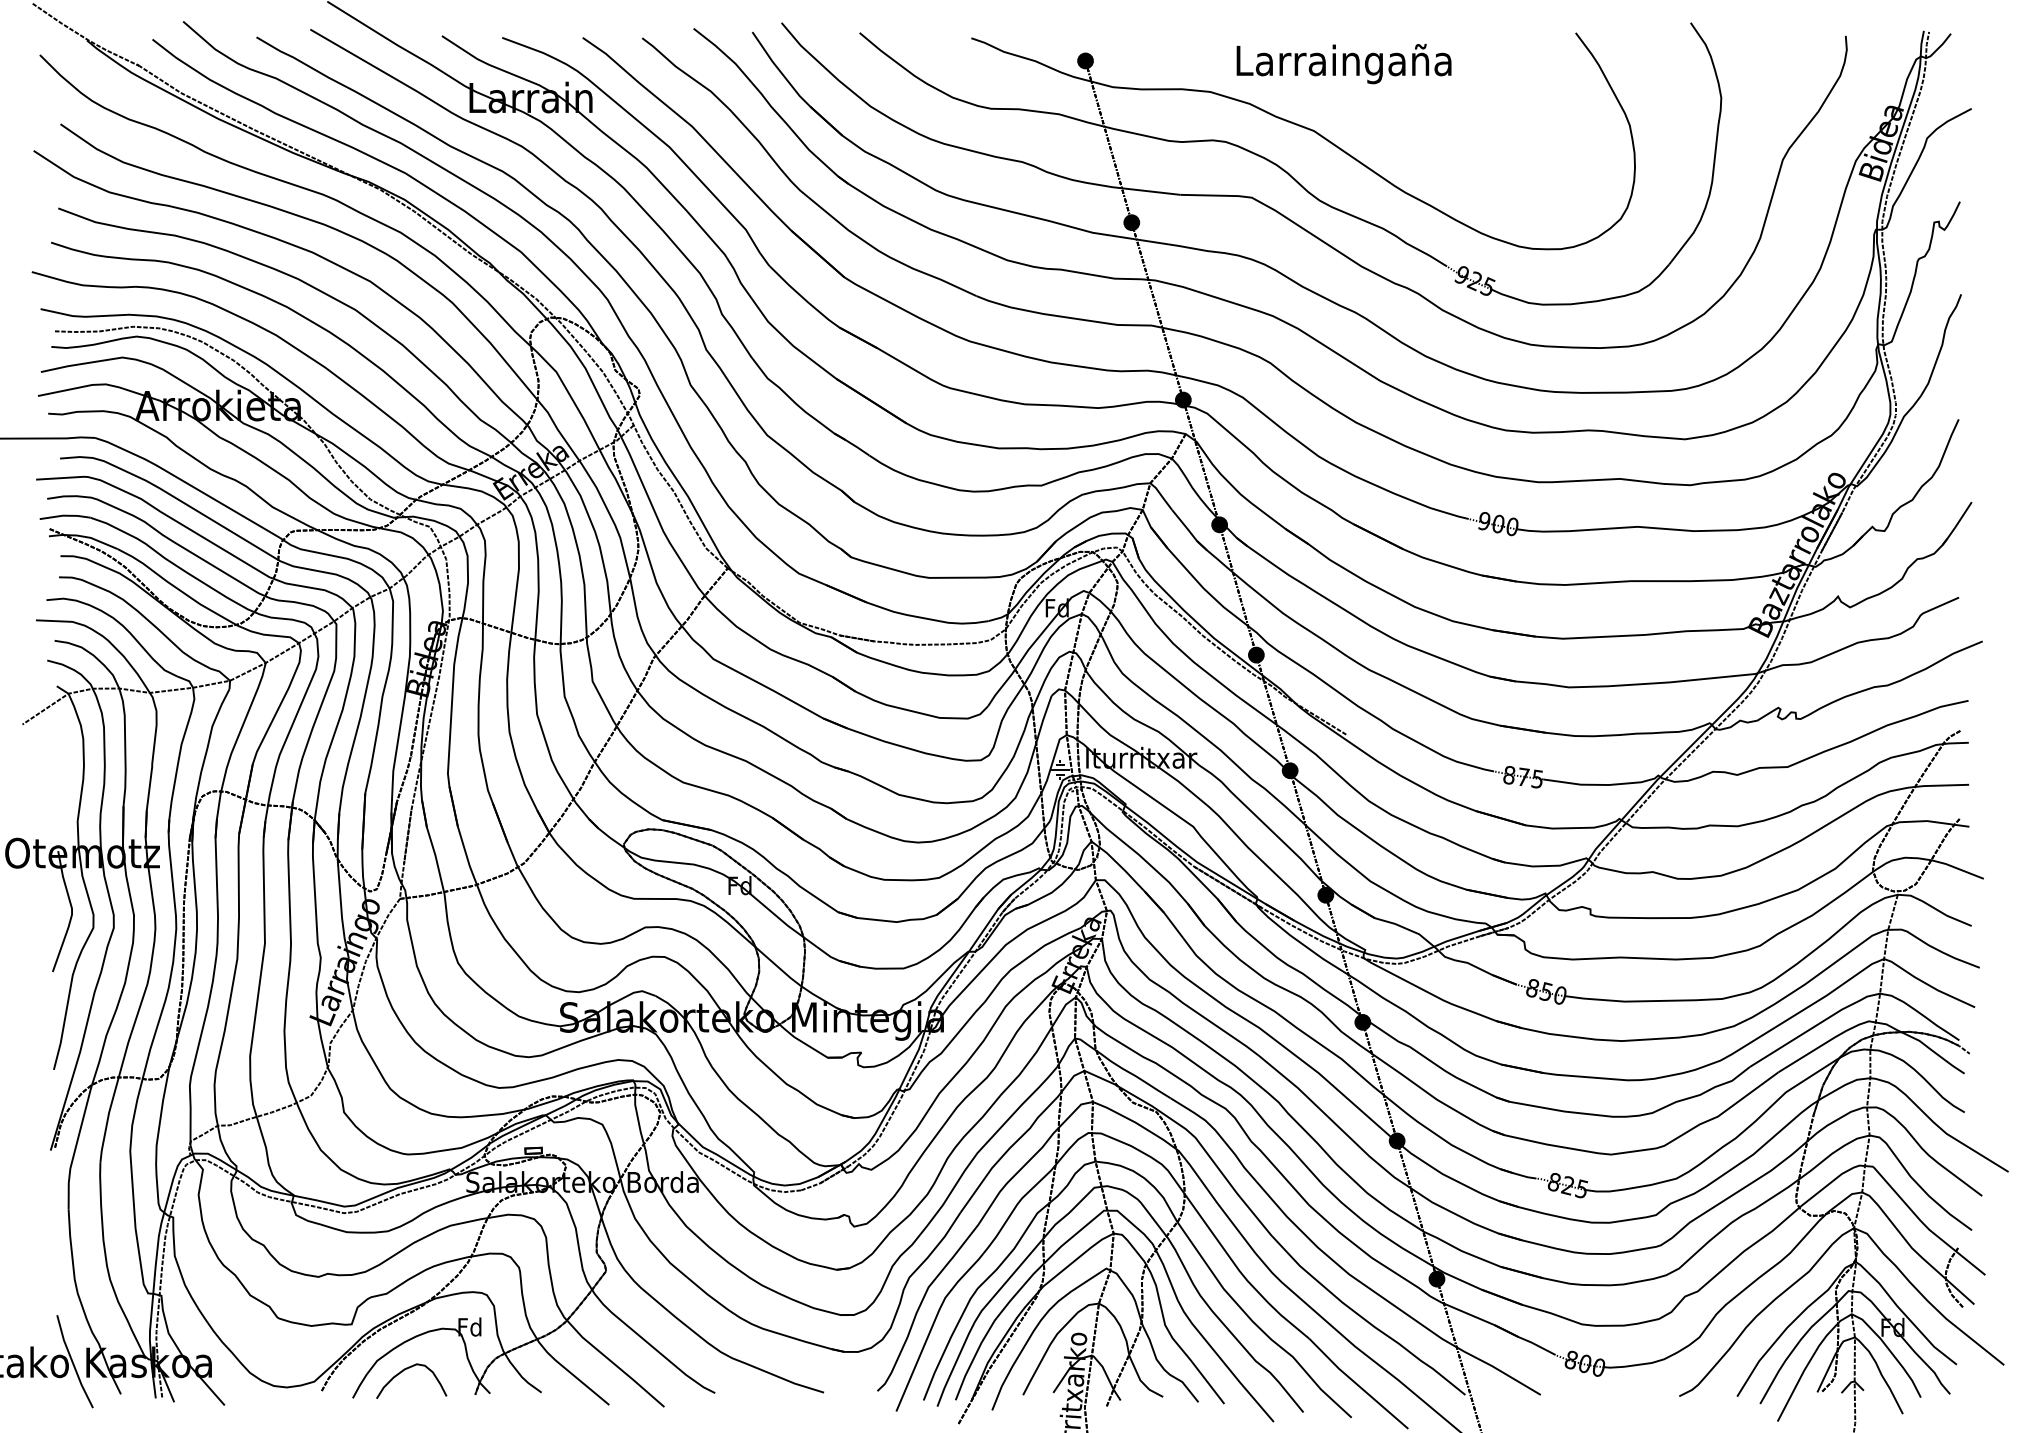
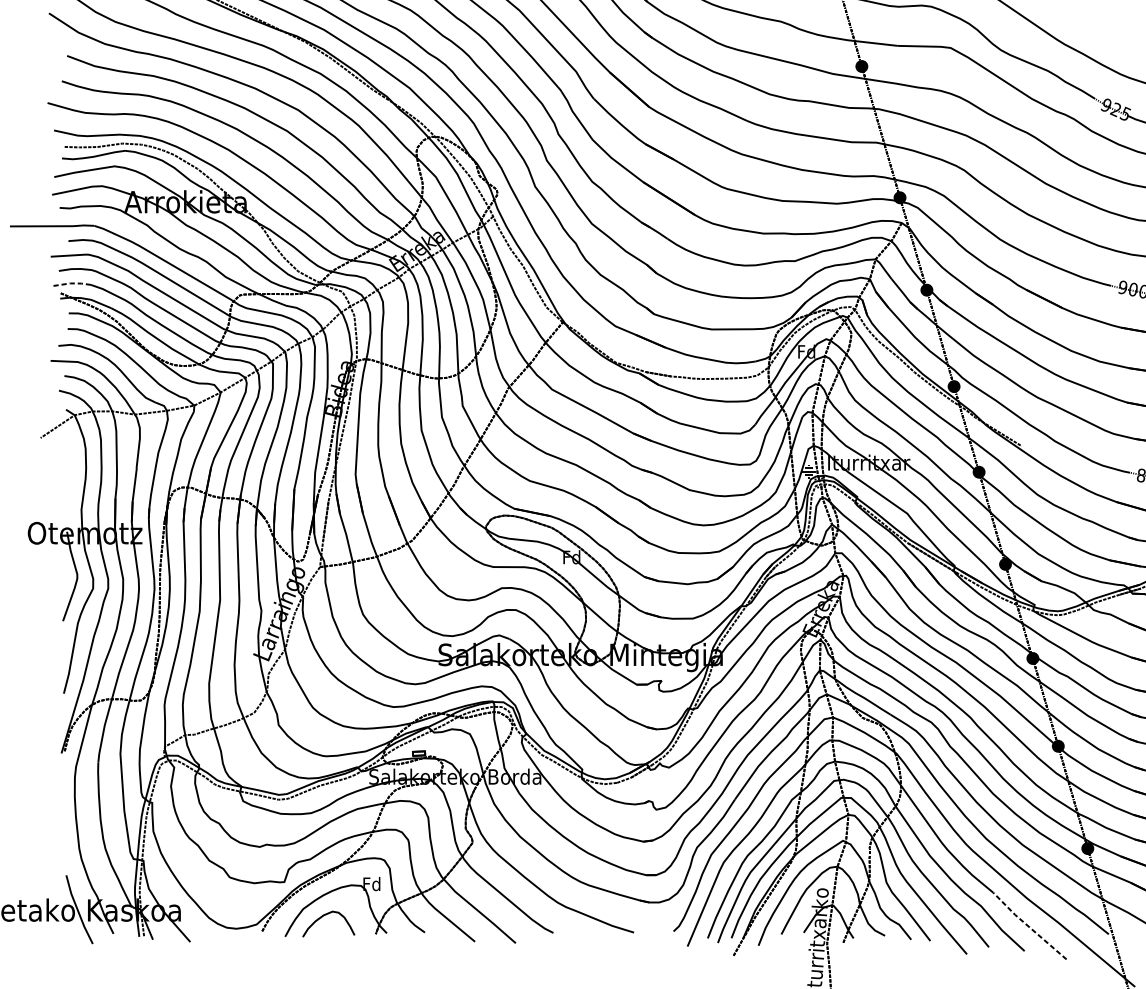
line: (64, 515) -> (71, 283), solid -> dashed
line: (1357, 1384) -> (1028, 926), solid -> dashed

